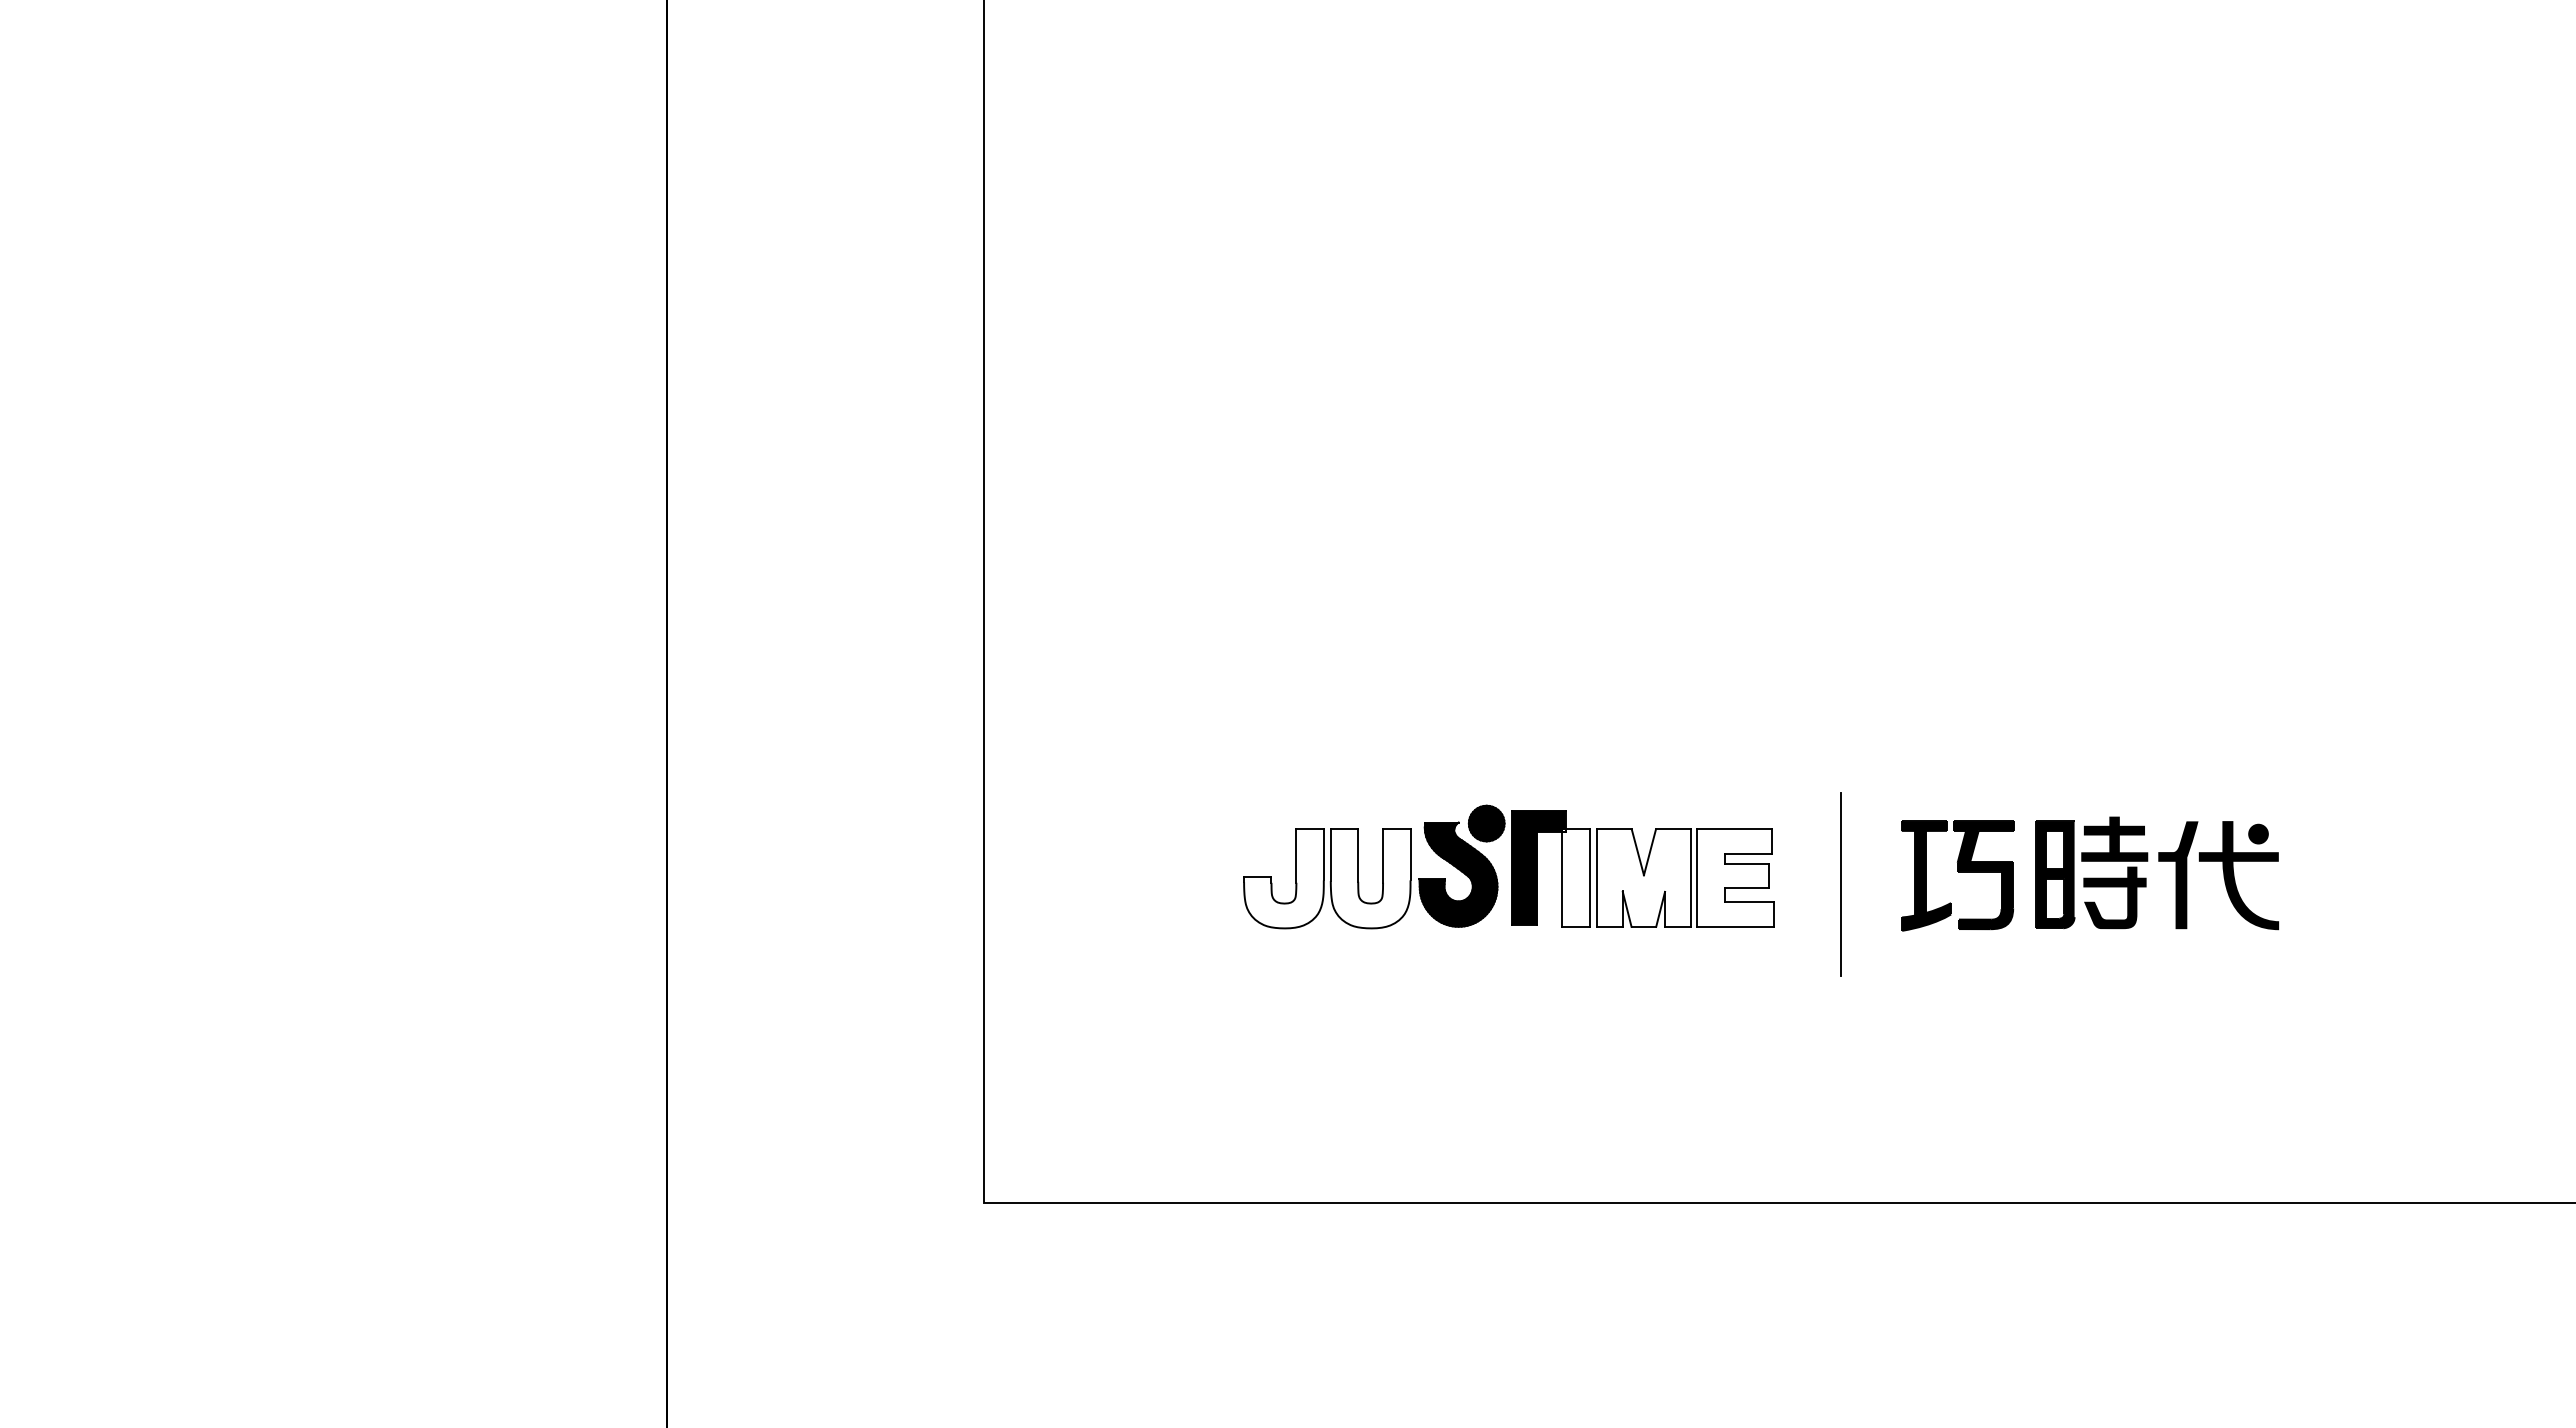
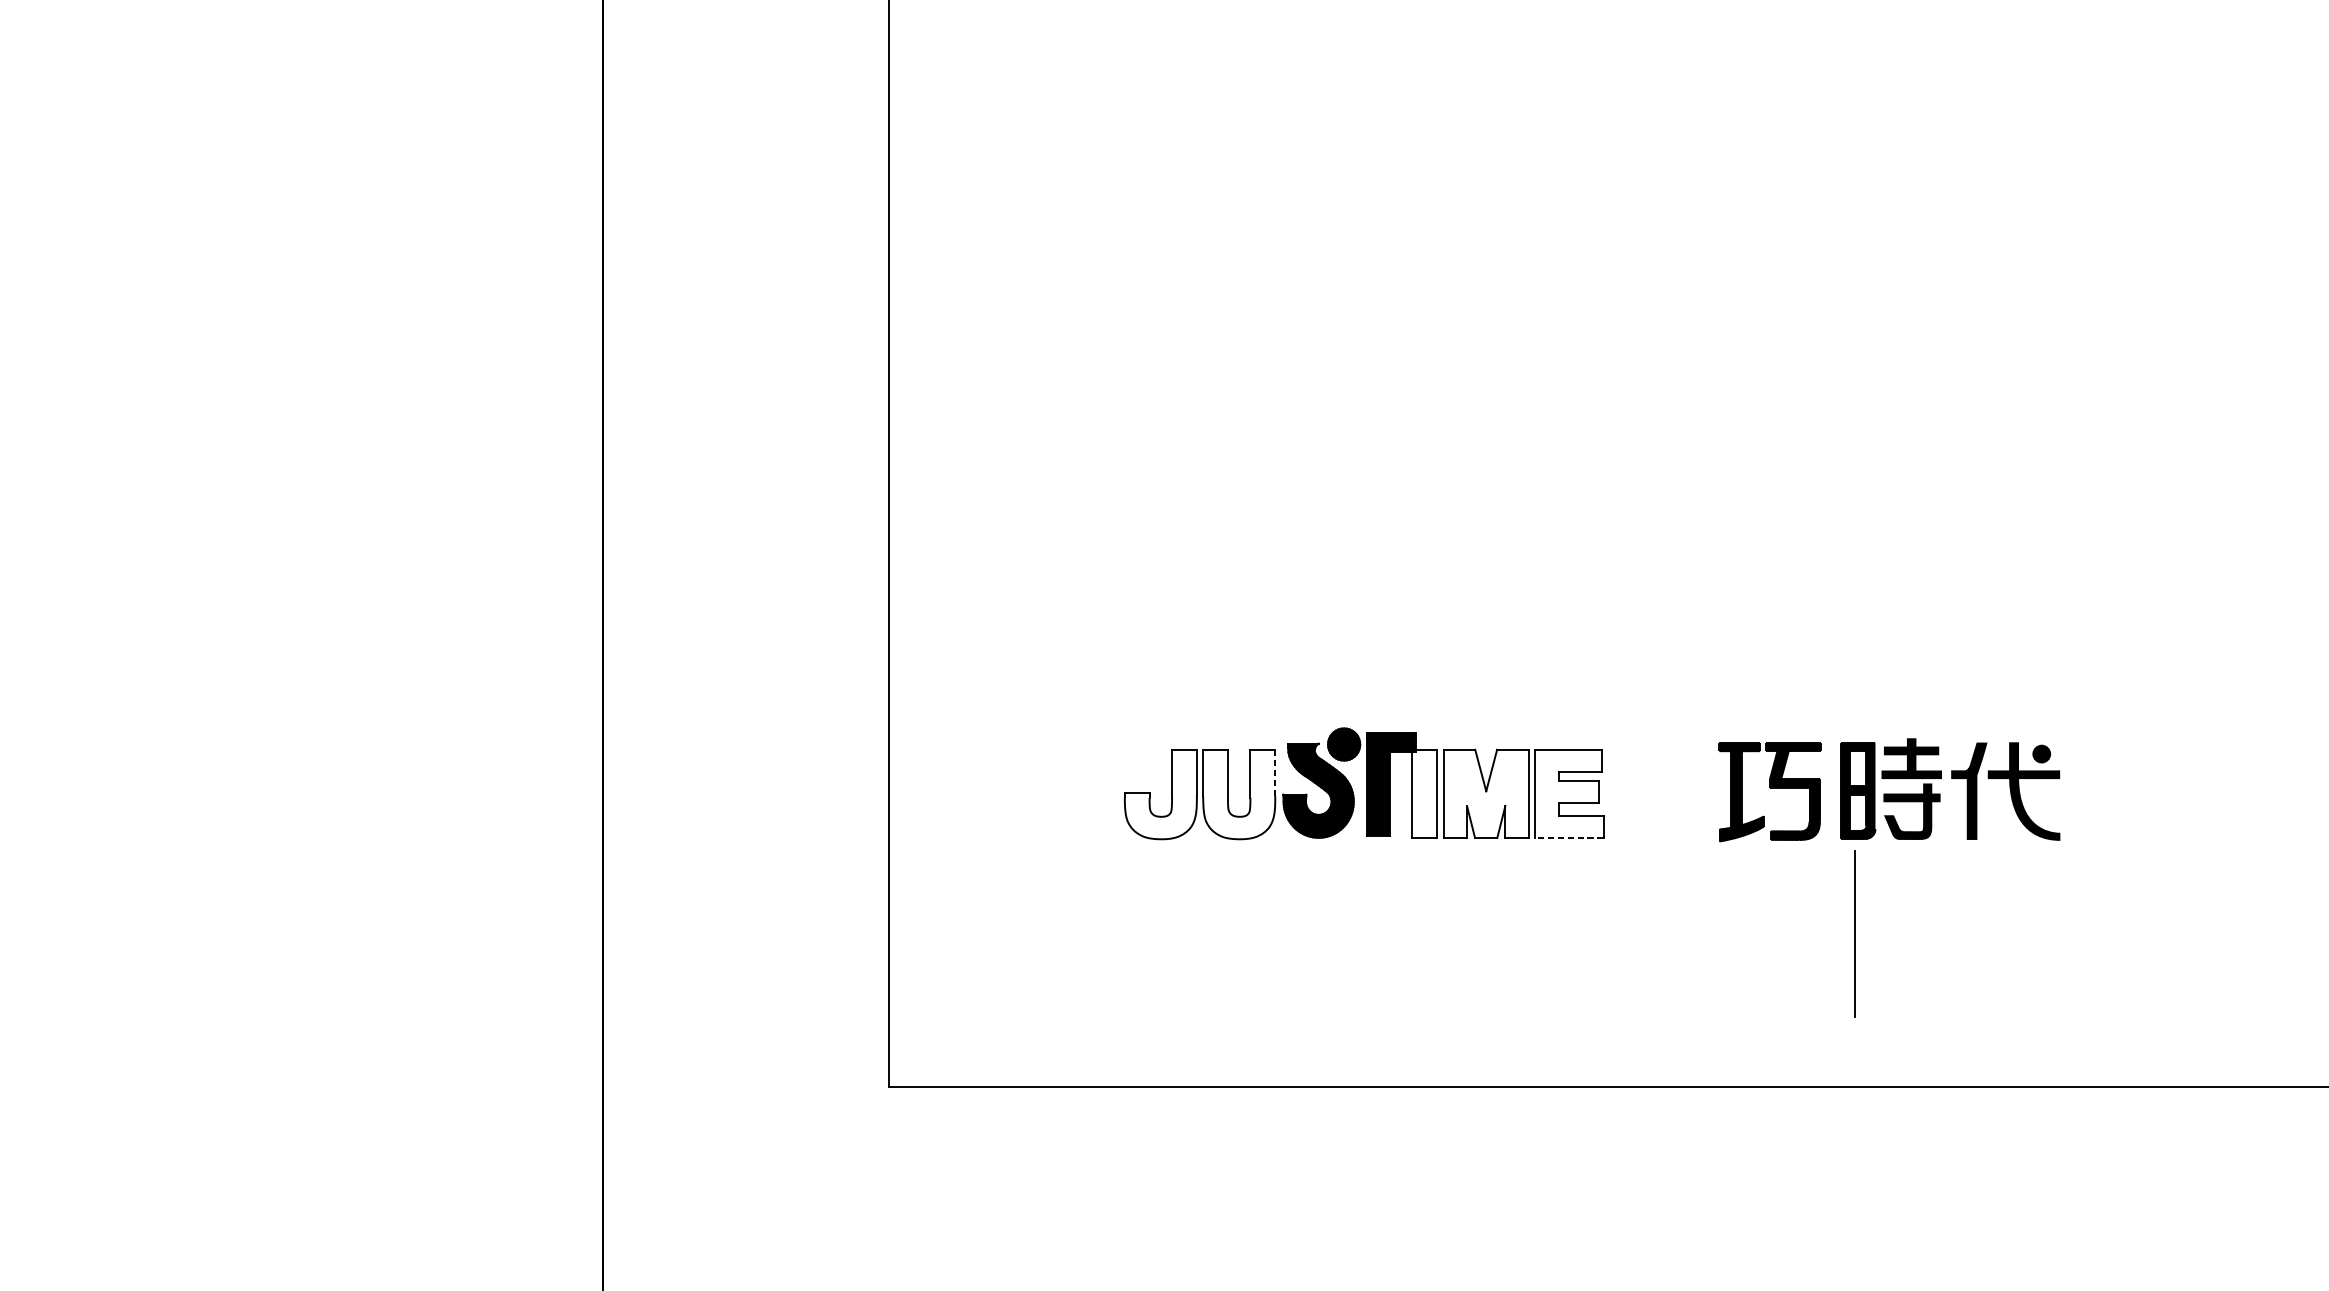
line: (1410, 854) -> (1275, 772), solid -> dashed
line: (1840, 884) -> (1854, 934), moved
line: (1735, 926) -> (1568, 837), solid -> dashed

